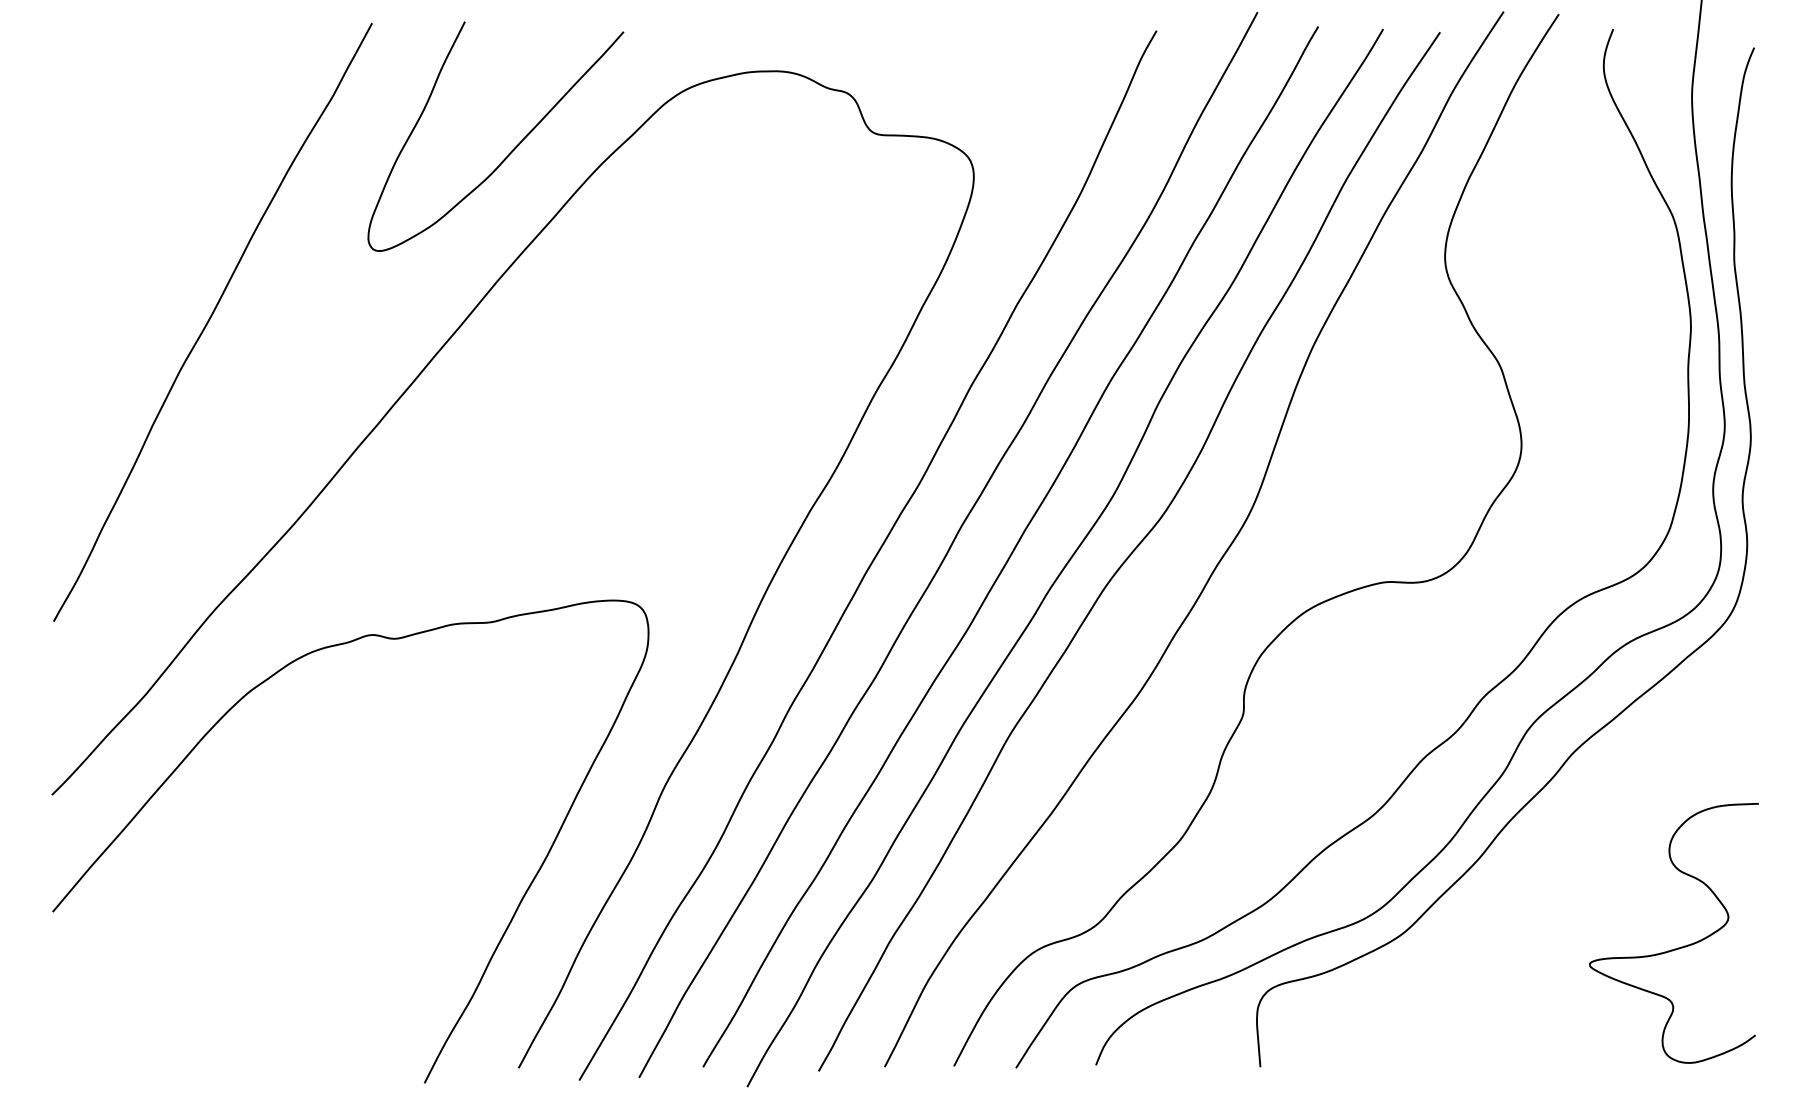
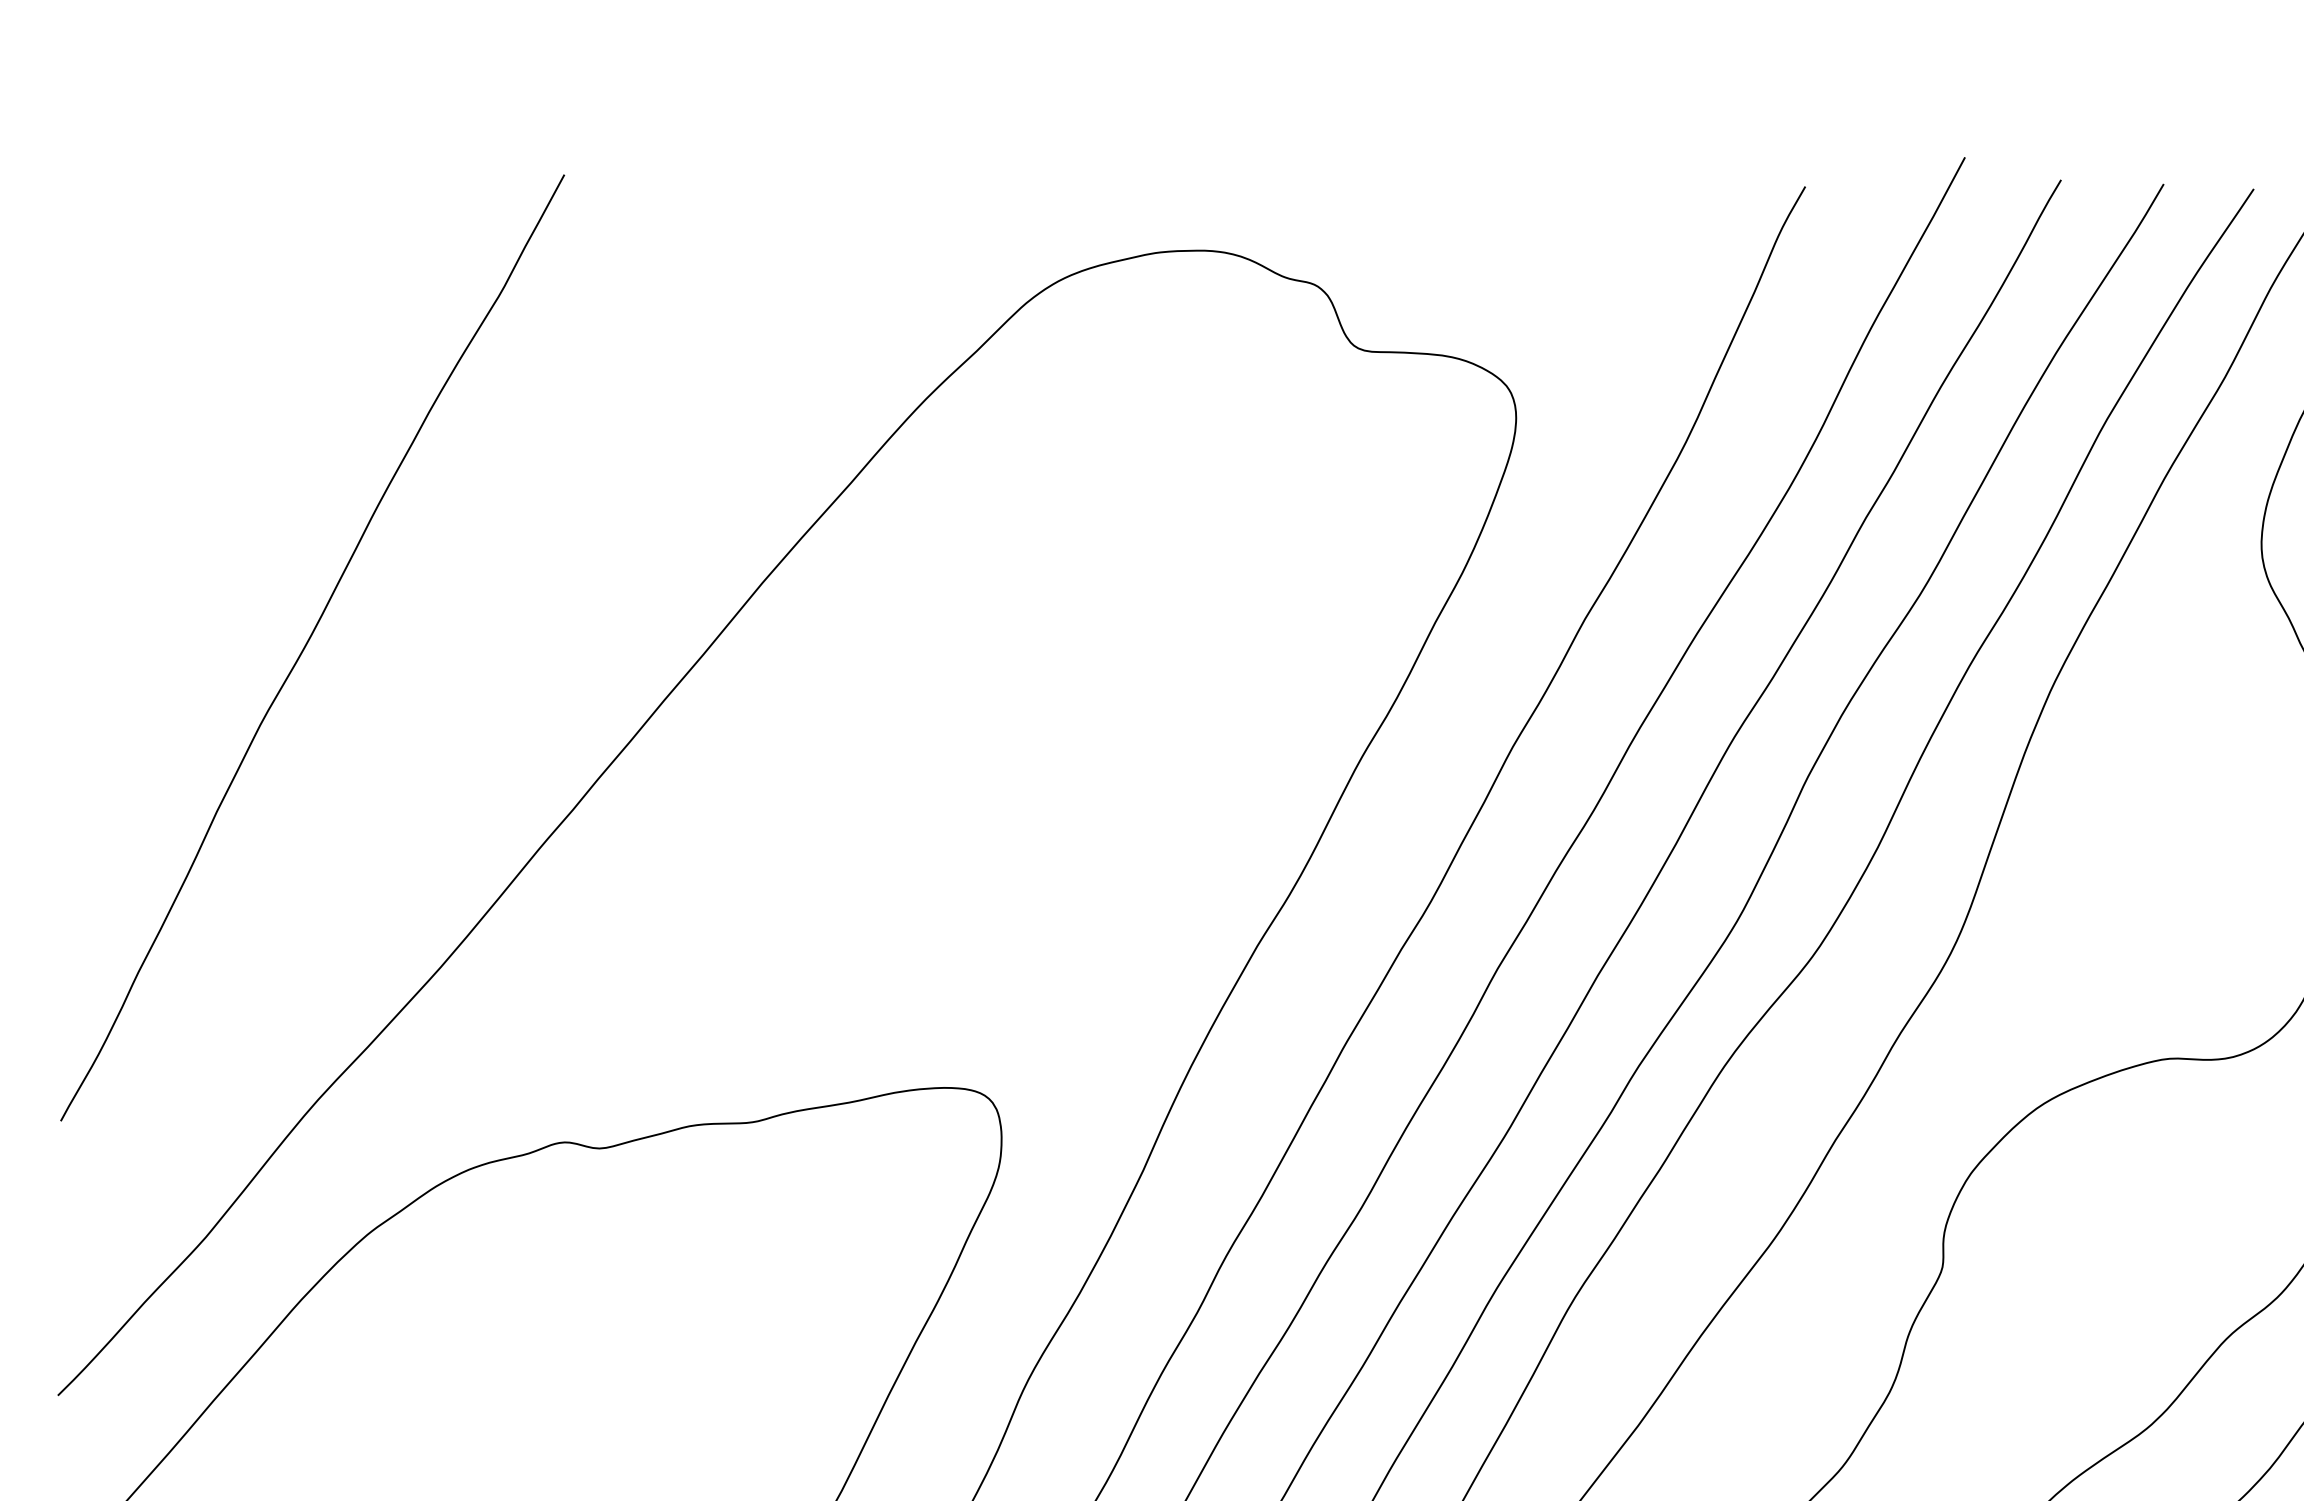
curve: (510, 151) -> (783, 377), removed

